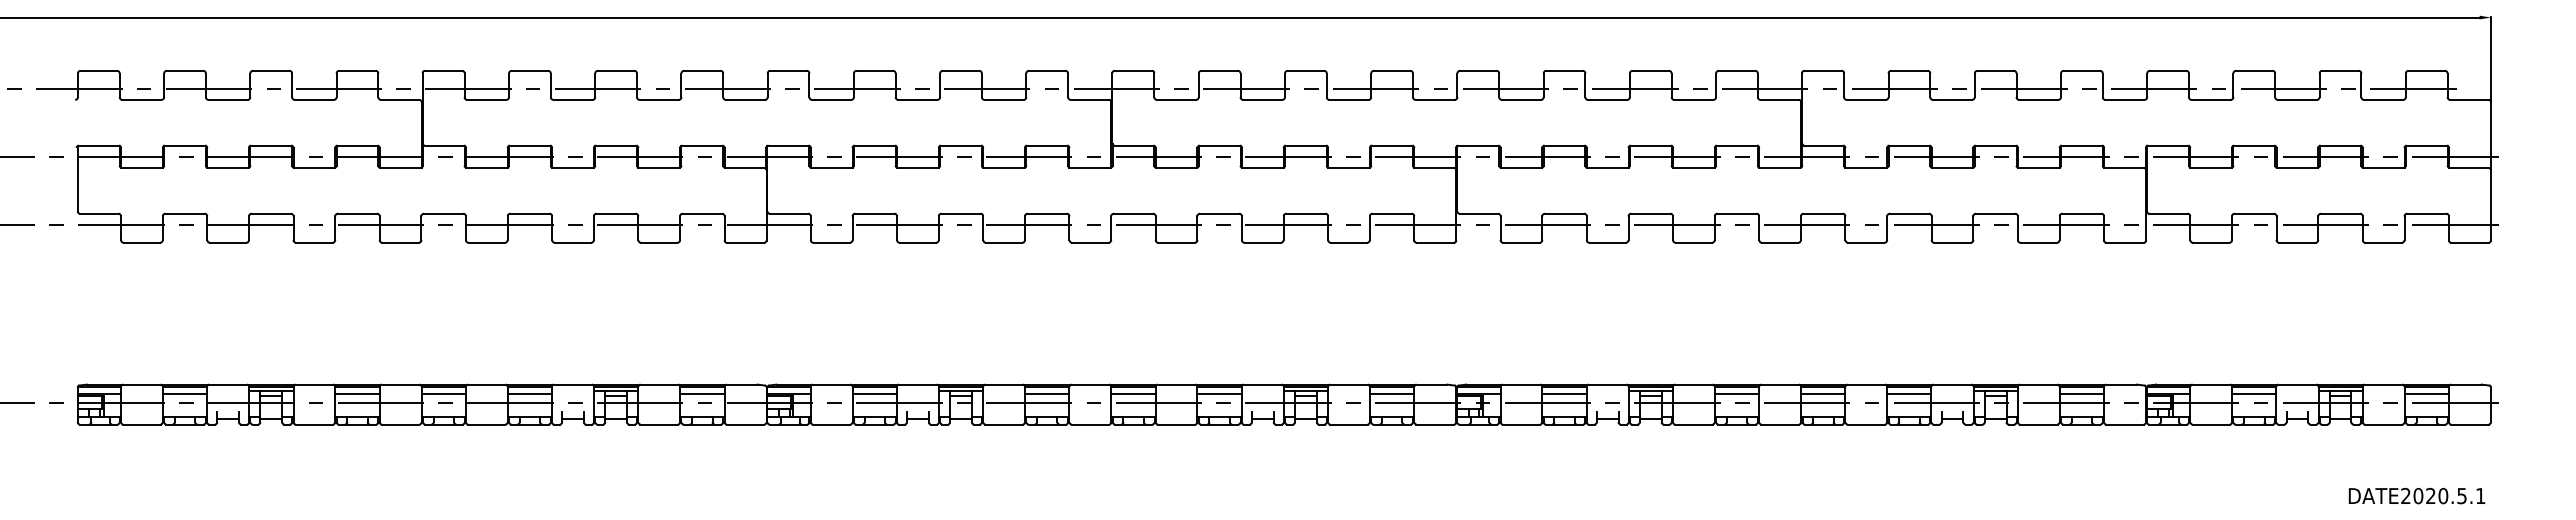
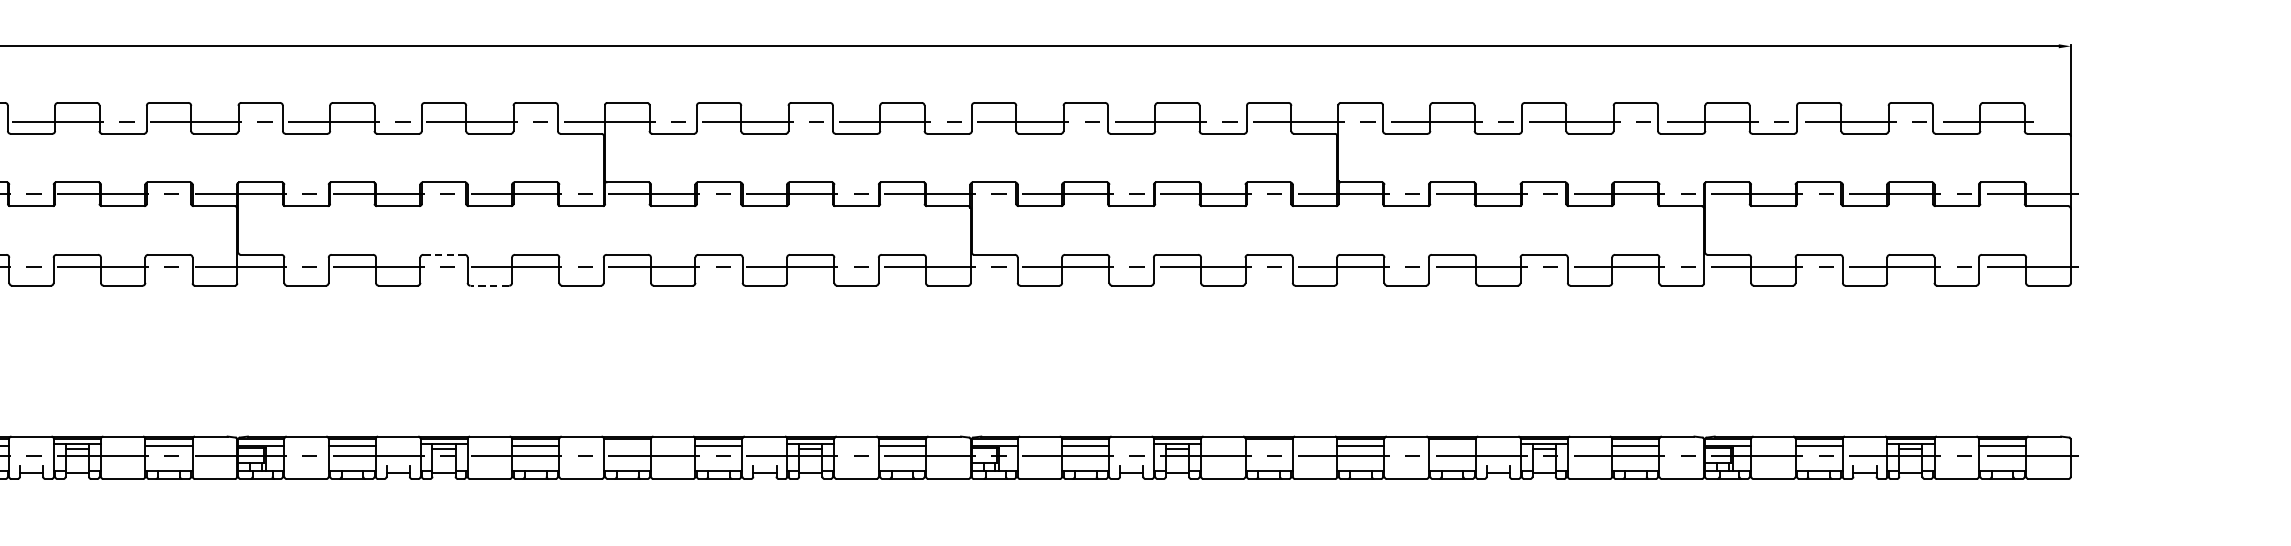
line: (961, 213) -> (444, 254), solid -> dashed
line: (1003, 242) -> (489, 285), solid -> dashed
line: (1133, 393) -> (627, 446), removed
line: (1736, 393) -> (1268, 446), removed
line: (1909, 393) -> (1452, 446), removed

